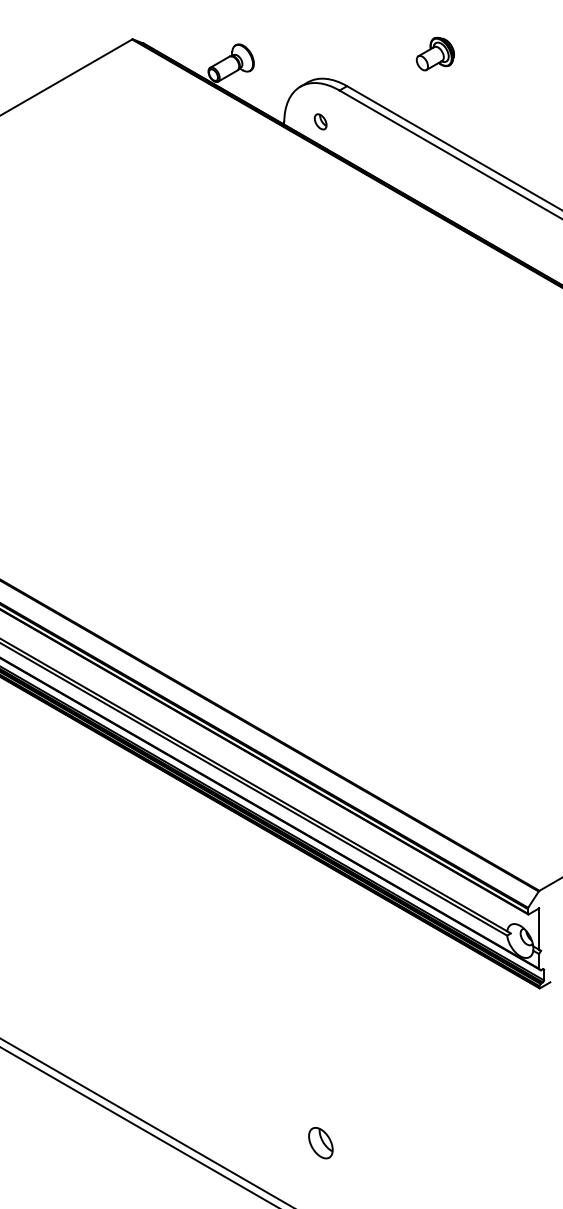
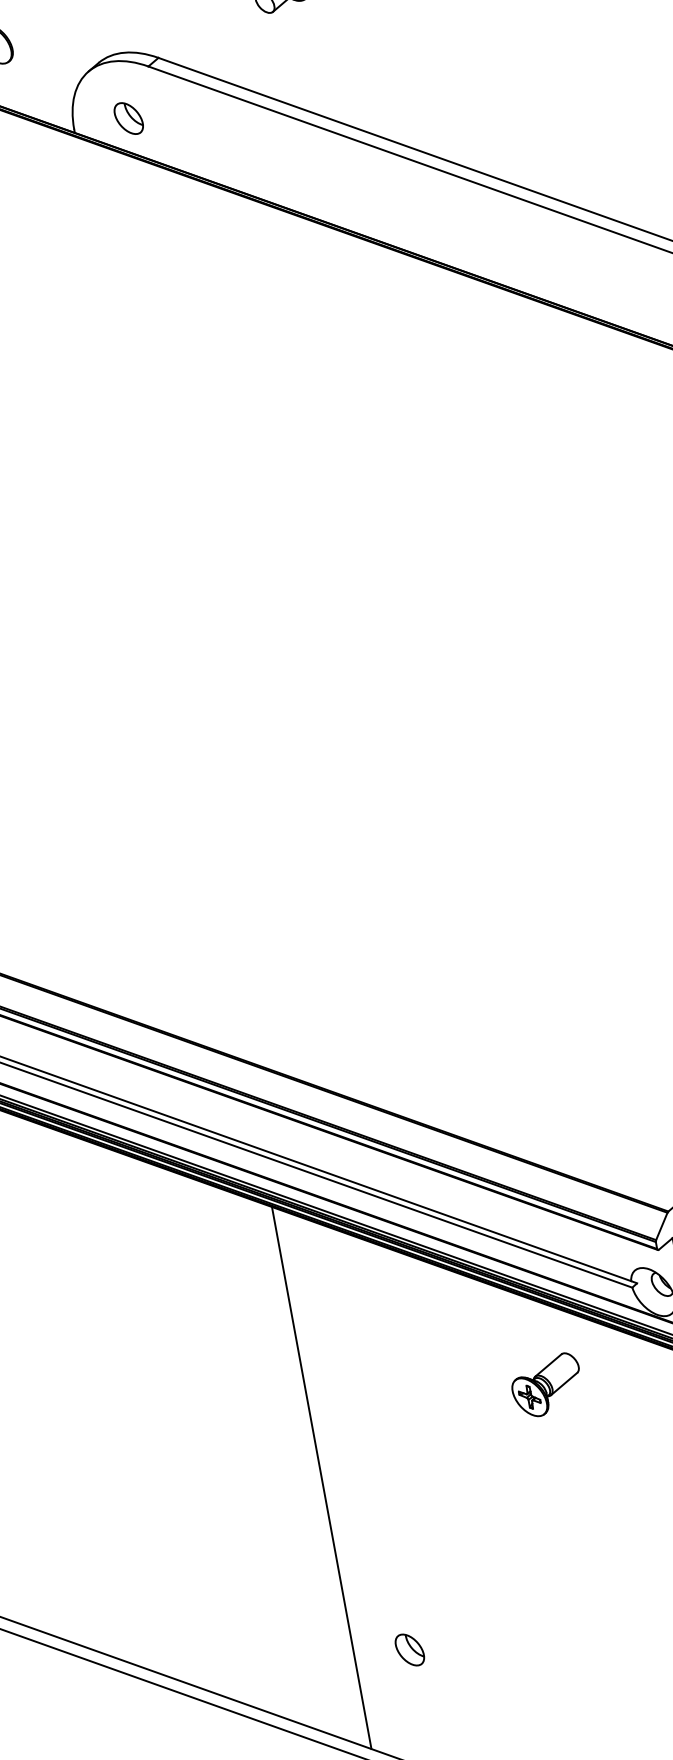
part: (320, 121) -> (128, 118), size x1.43
part: (440, 988) -> (546, 1385), added
line: (284, 1021) -> (322, 1477), added
part: (320, 1142) -> (409, 1649), size x0.71

